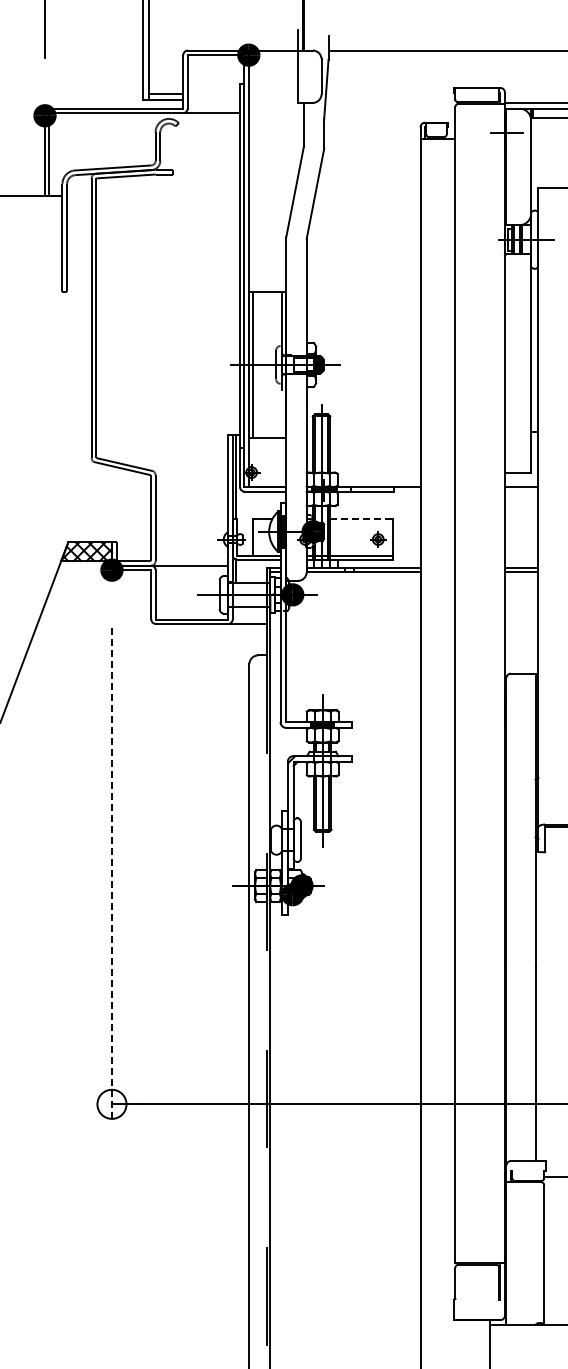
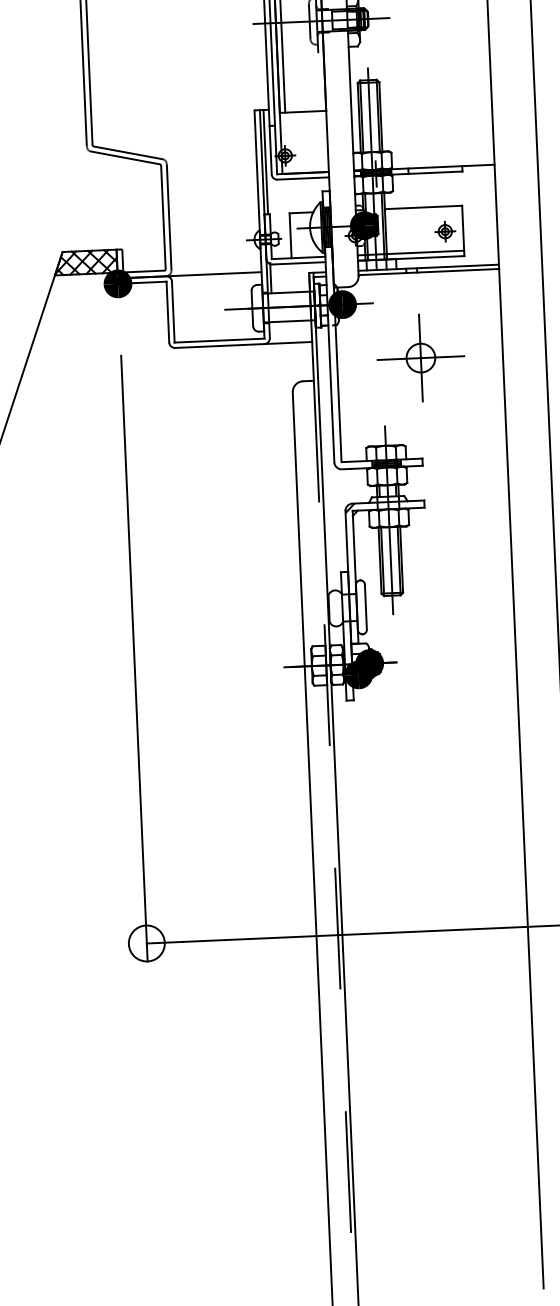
line: (362, 519) -> (424, 207), dashed -> solid
part: (353, 640) -> (420, 357), added
line: (111, 874) -> (133, 659), dashed -> solid

